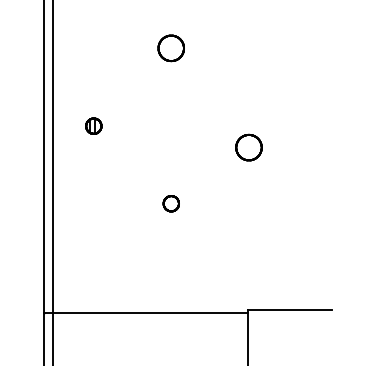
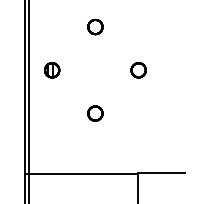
part: (94, 126) -> (52, 70), size x1.67
part: (248, 147) -> (138, 70), moved
part: (171, 203) -> (95, 113), size x1.67

